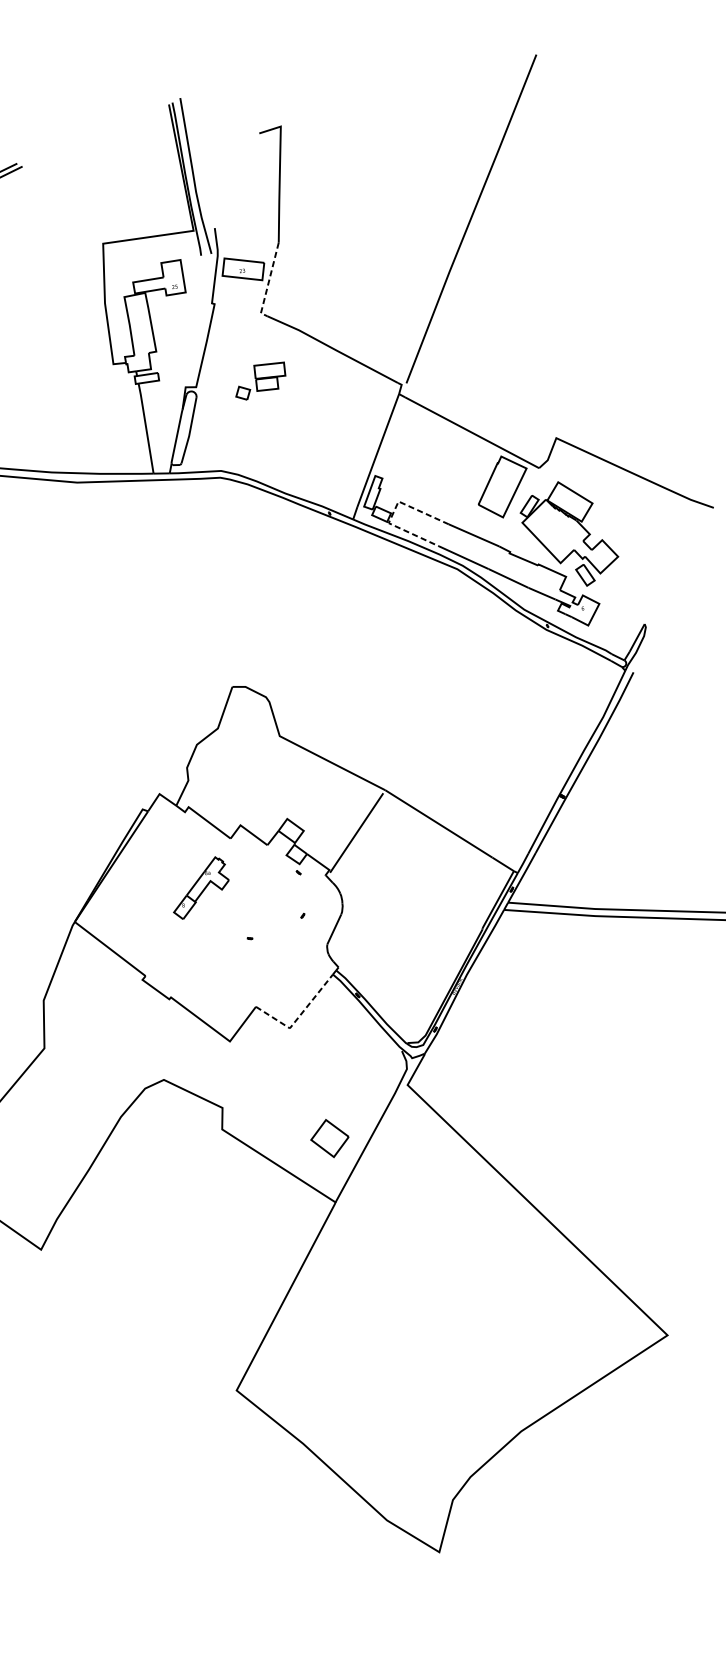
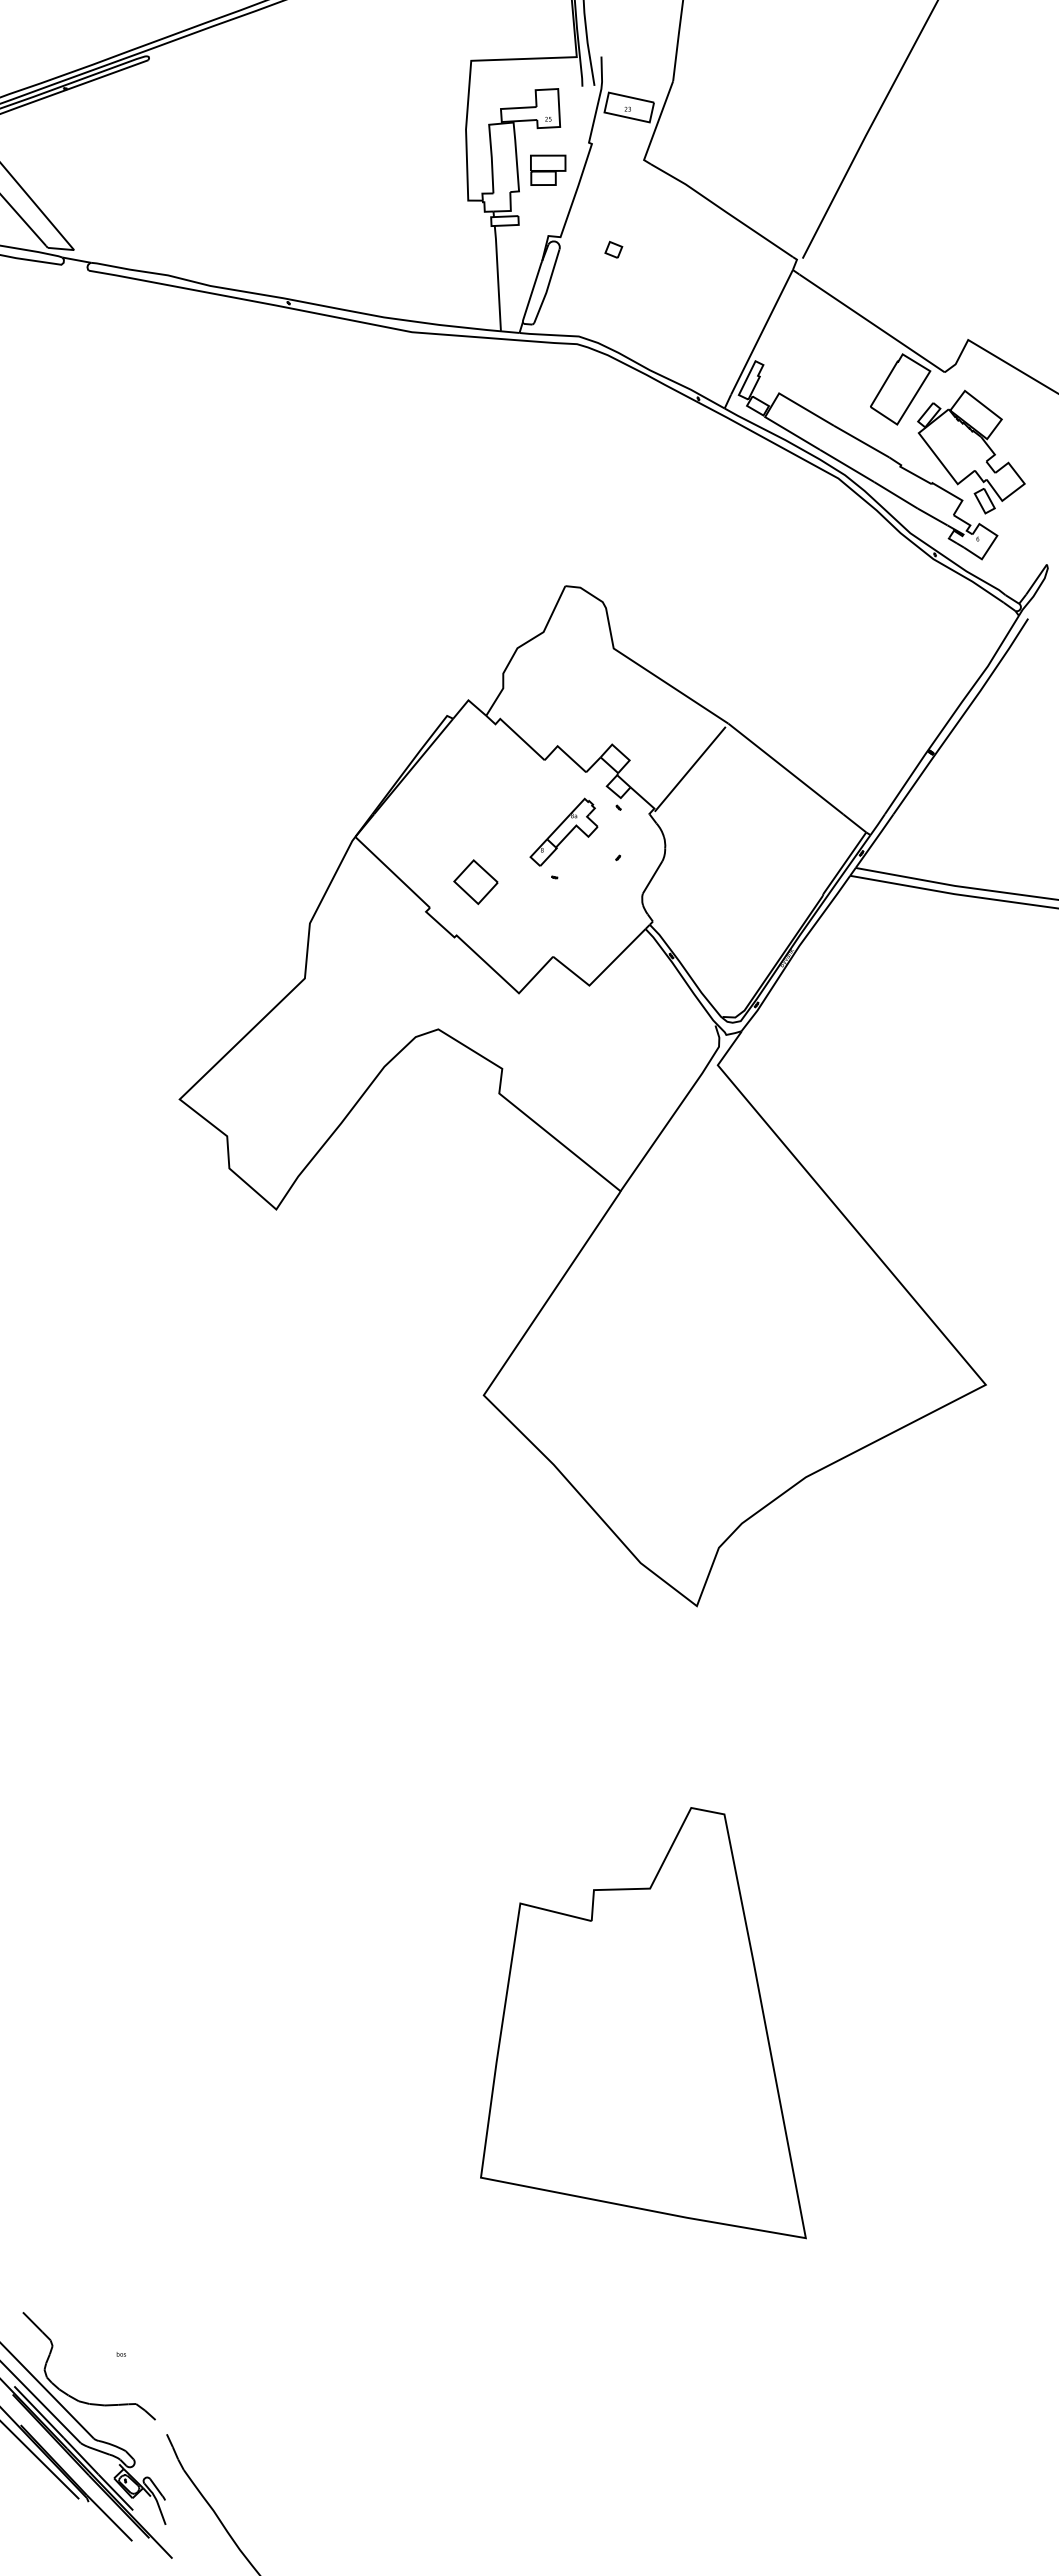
line: (268, 282) -> (656, 125), dashed -> solid
part: (270, 376) -> (548, 169), moved
line: (394, 512) -> (772, 405), dashed -> solid
part: (200, 887) -> (563, 831), moved
line: (298, 1017) -> (600, 974), dashed -> solid
part: (329, 1138) -> (475, 882), moved

